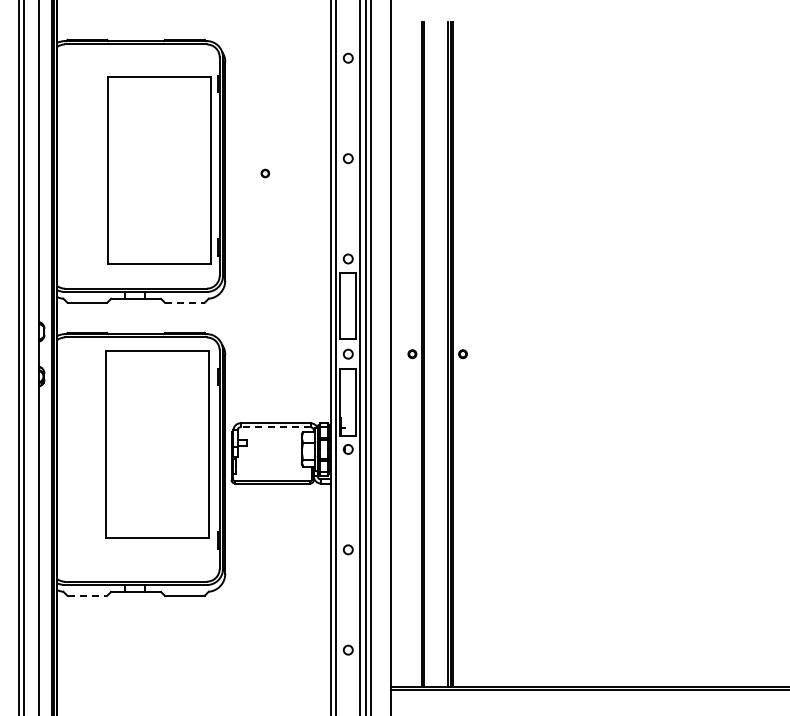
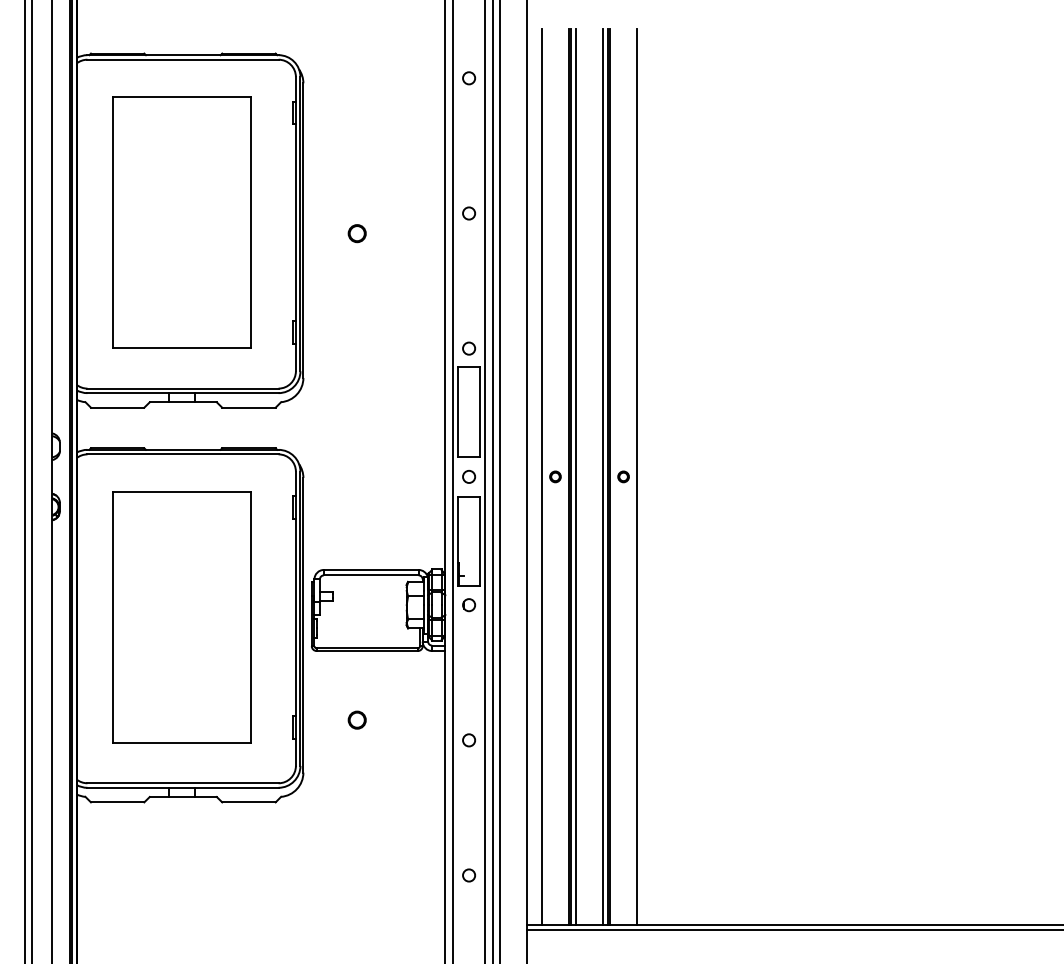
part: (159, 170) -> (182, 222), moved
circle: (265, 173) -> (357, 233), size x1.67
line: (184, 302) -> (248, 407), dashed -> solid
line: (402, 353) -> (542, 475), added
line: (427, 353) -> (575, 475), added
line: (473, 353) -> (637, 475), added
line: (275, 427) -> (371, 575), dashed -> solid
part: (157, 444) -> (182, 617), moved
part: (265, 534) -> (357, 719), added
line: (87, 595) -> (117, 801), dashed -> solid

